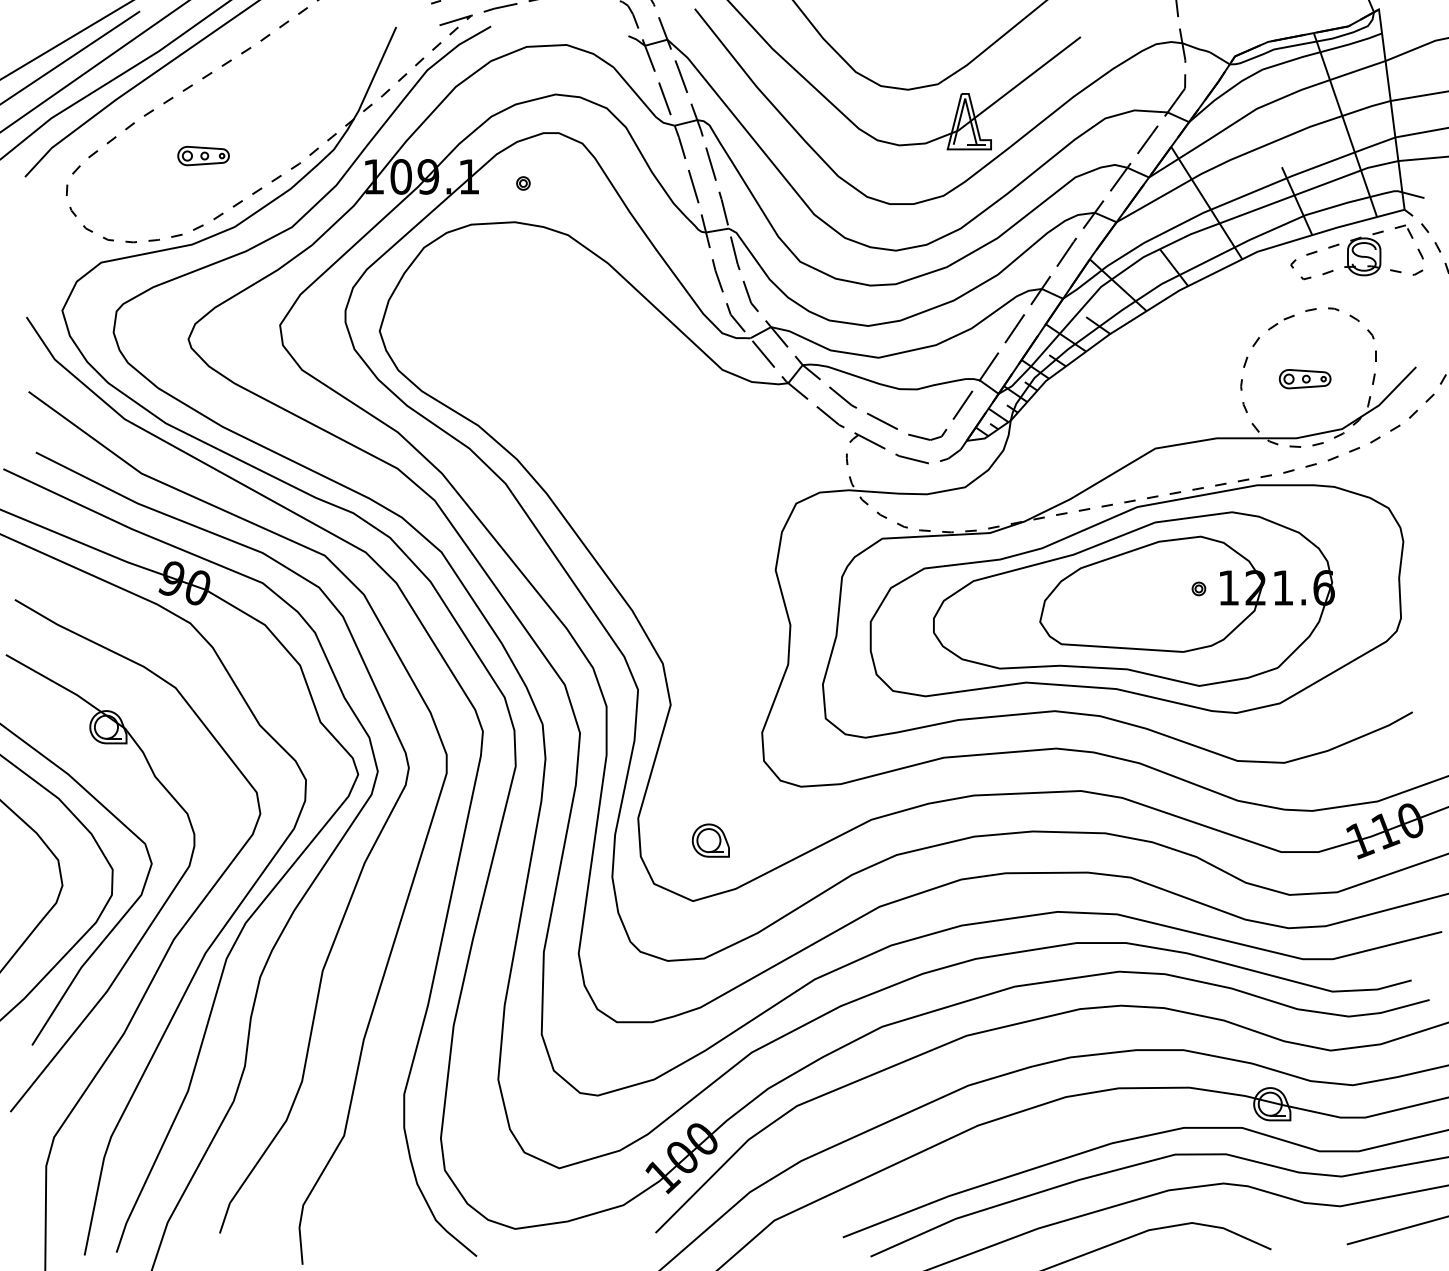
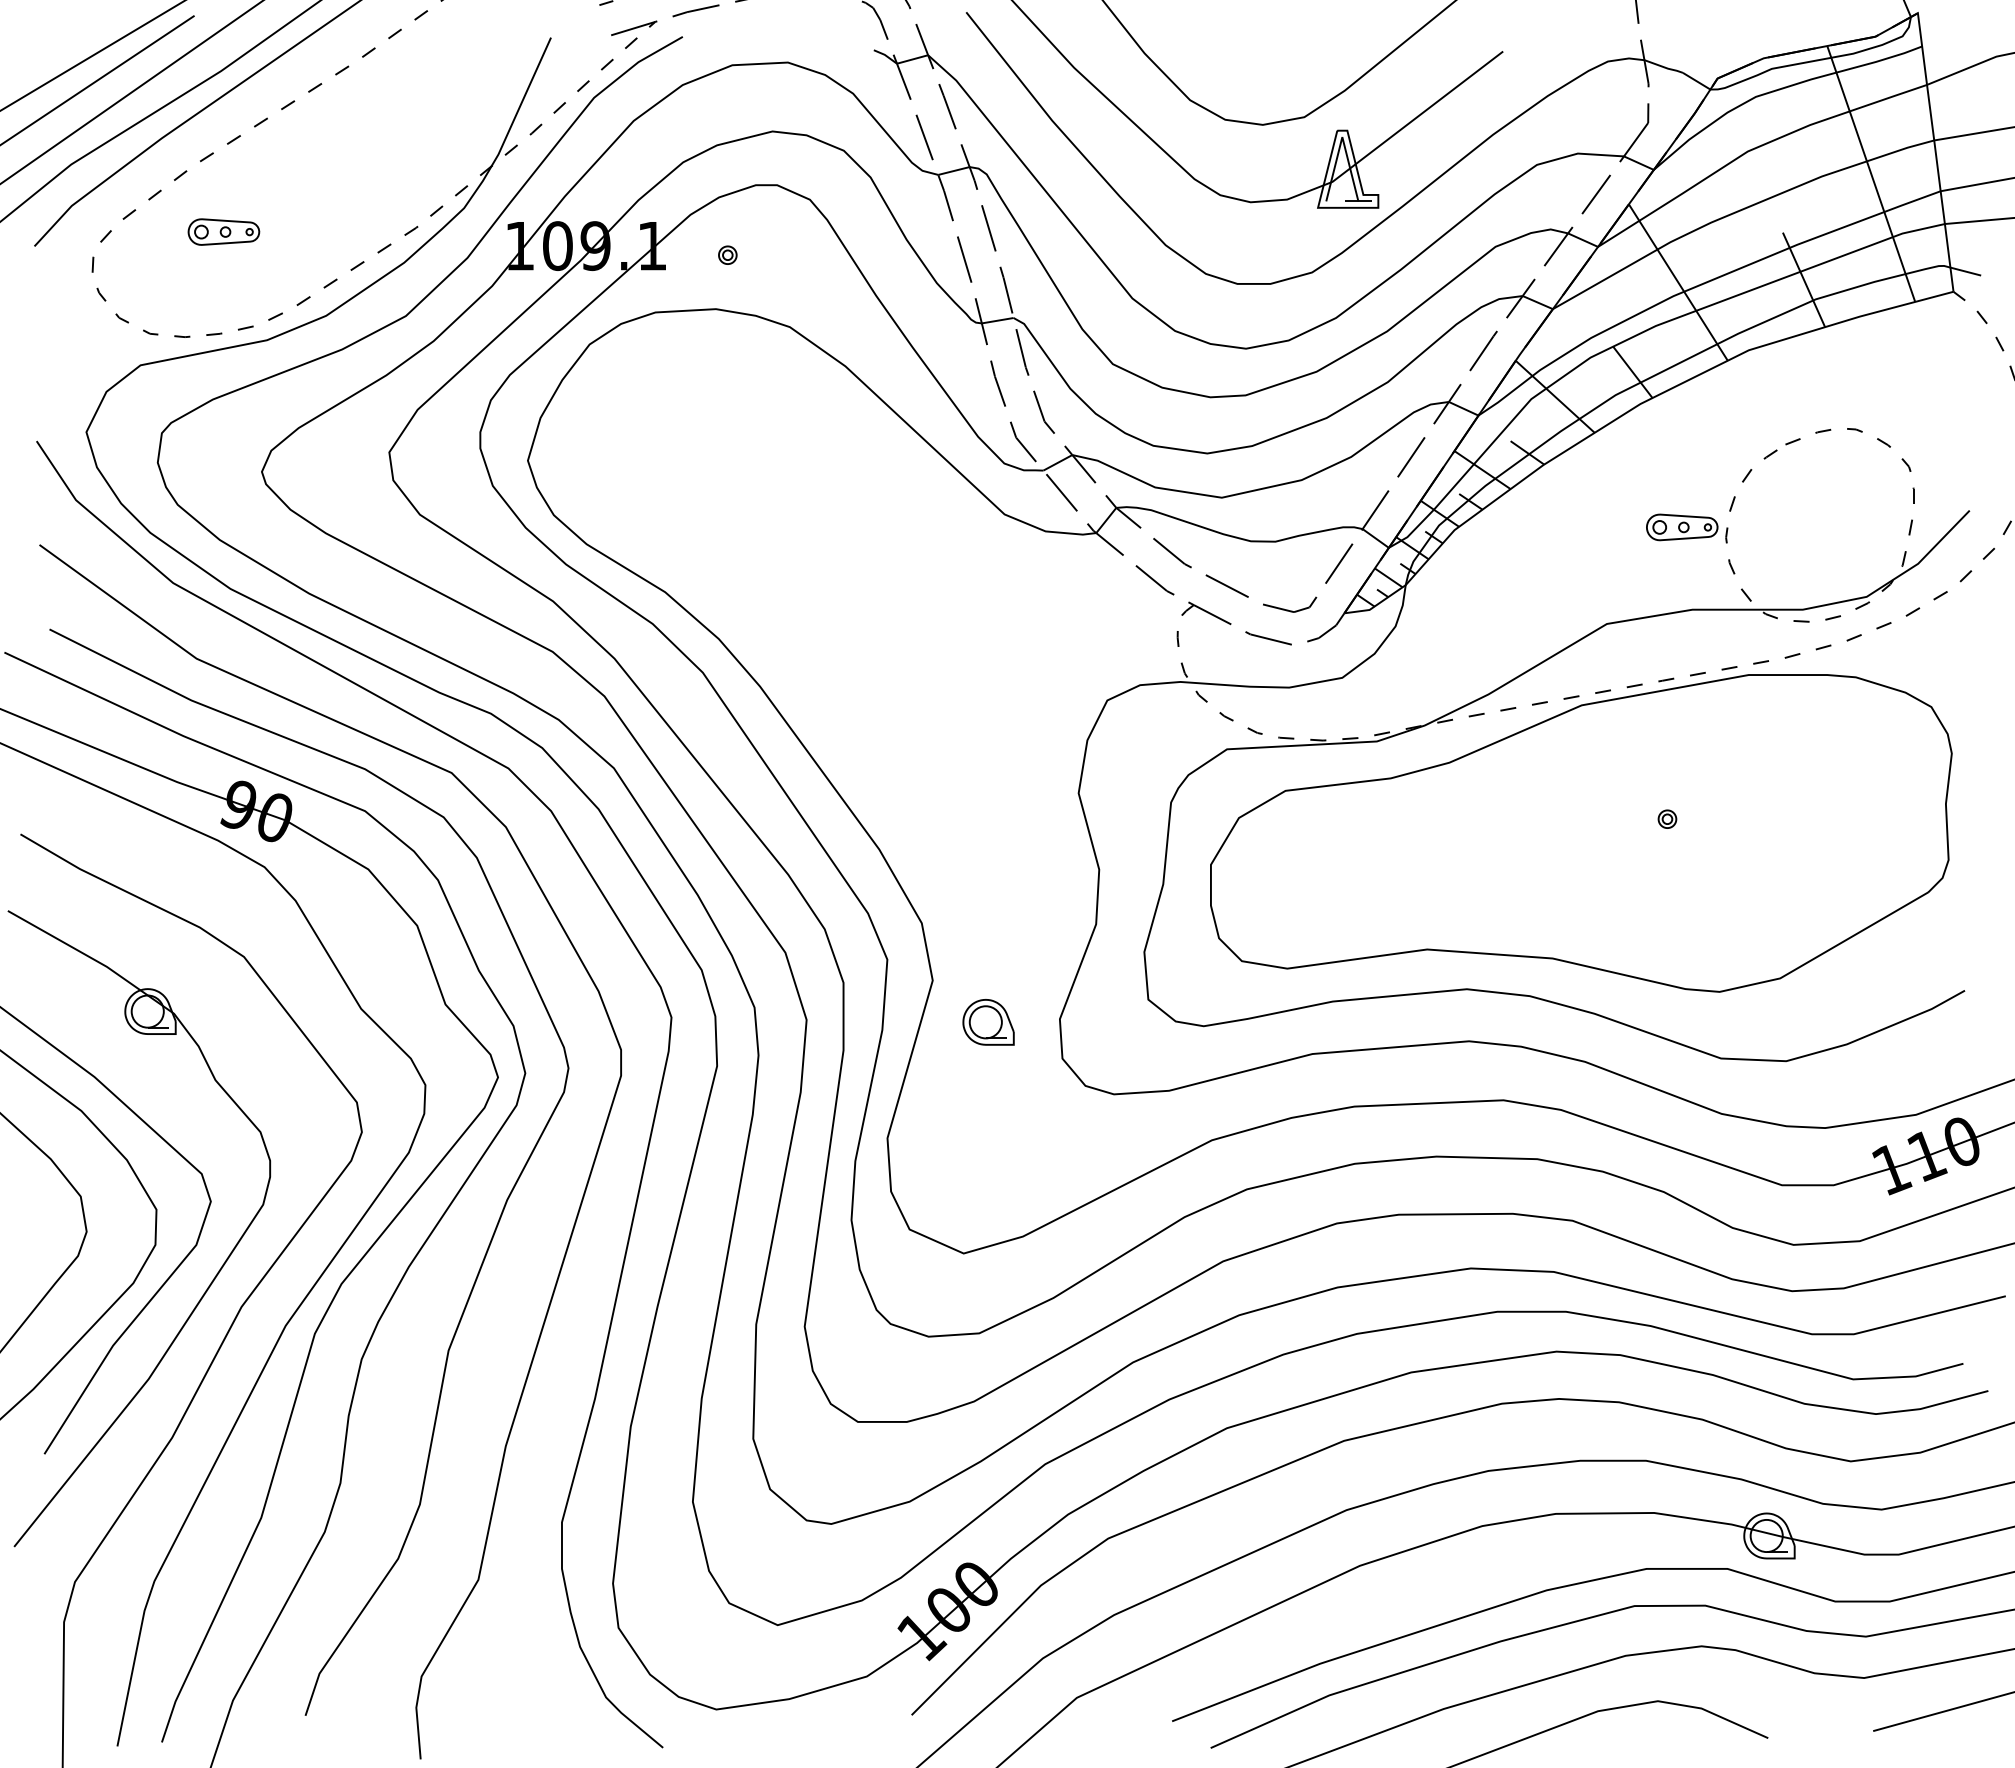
part: (203, 155) -> (223, 231), moved
part: (1357, 251) -> (1887, 350), removed
part: (1305, 379) -> (1682, 527), moved
part: (1133, 599) -> (1576, 833), removed
part: (710, 840) -> (988, 1022), moved

